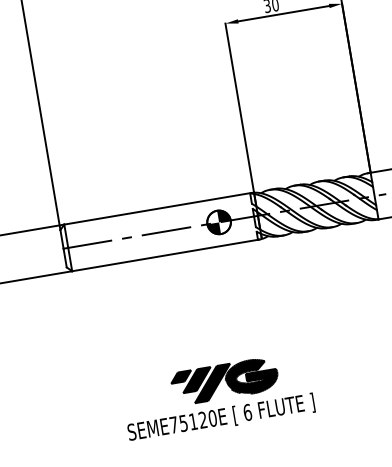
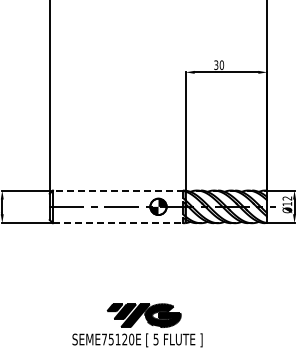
line: (156, 208) -> (117, 190), solid -> dashed
line: (165, 255) -> (118, 223), solid -> dashed
text: (246, 412) -> (155, 339), 6 -> 5

